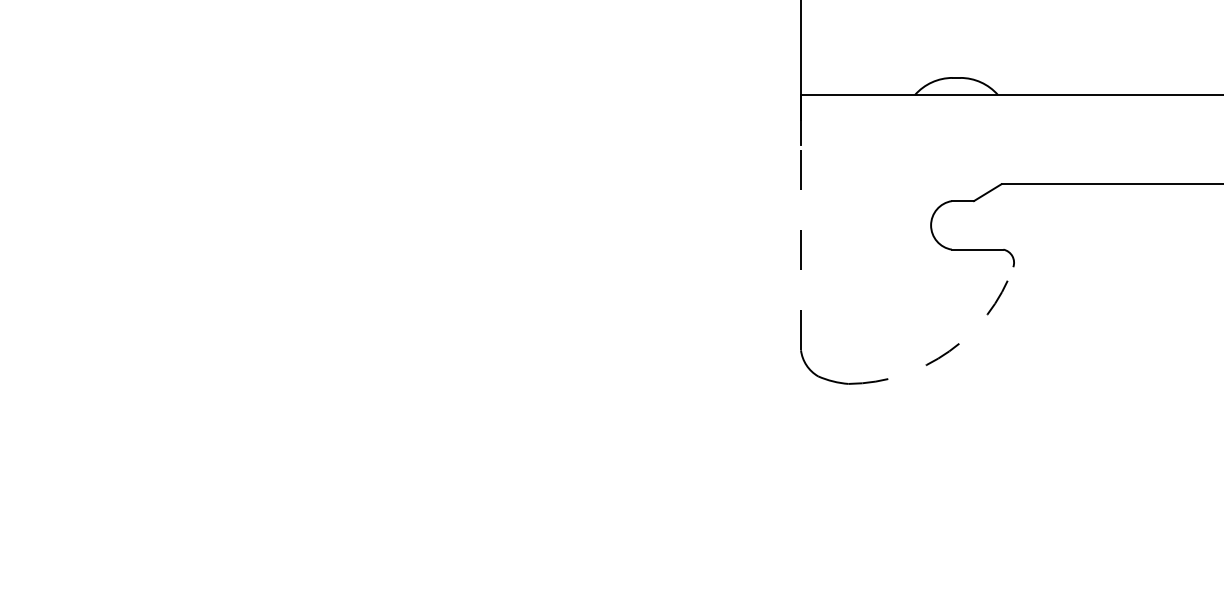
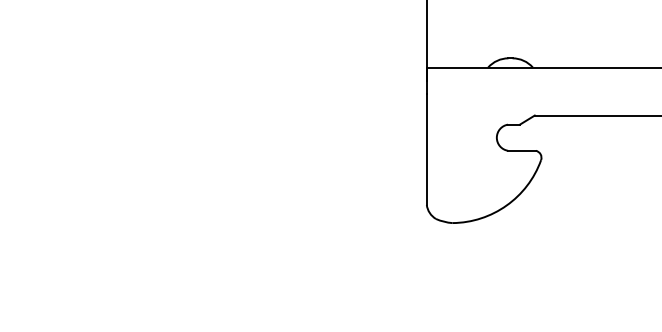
line: (800, 247) -> (426, 149), dashed -> solid
arc: (949, 351) -> (506, 205), dashed -> solid

